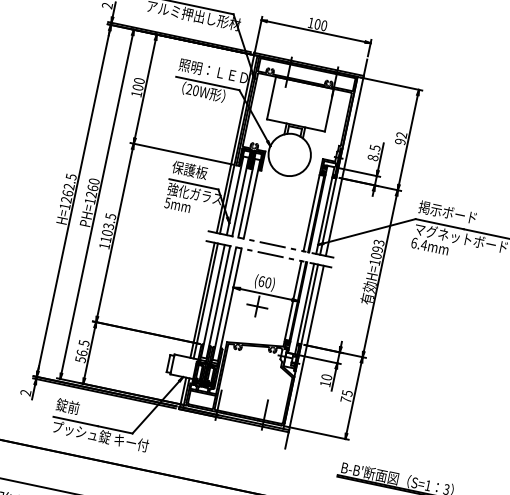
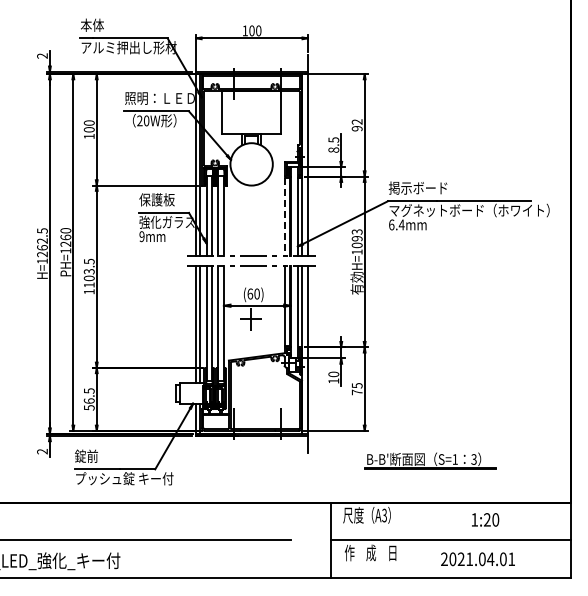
text: (167, 202) -> (141, 236), 5mm -> 9mm
line: (311, 213) -> (285, 217), solid -> dashed

